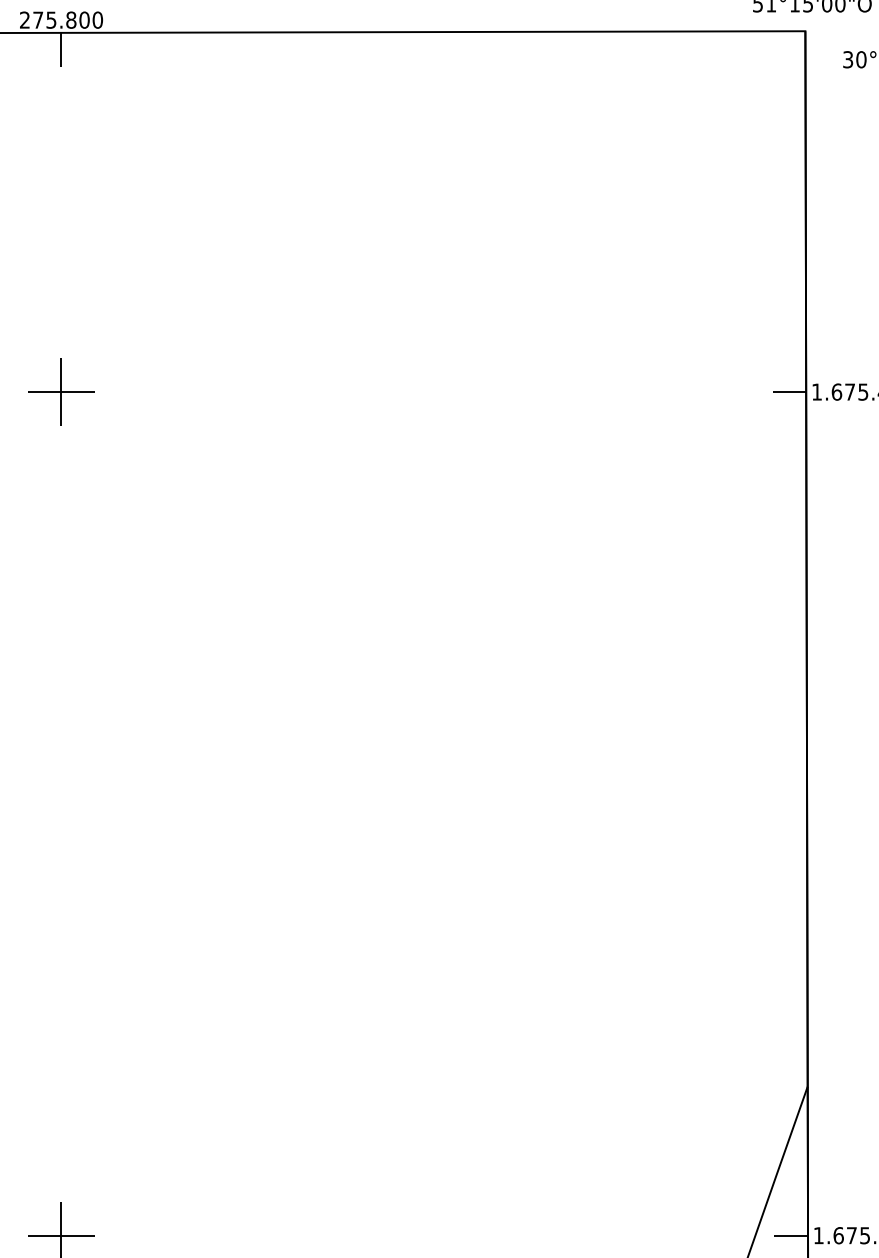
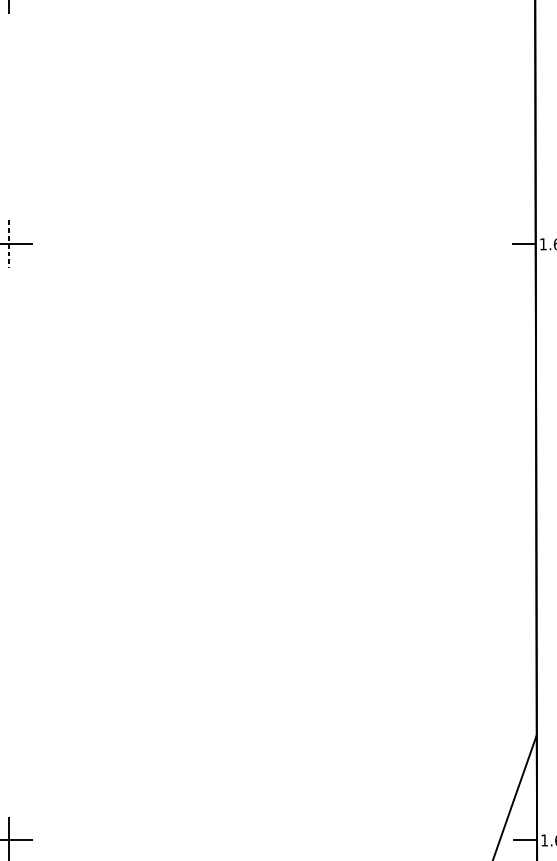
line: (61, 392) -> (9, 244), solid -> dashed

